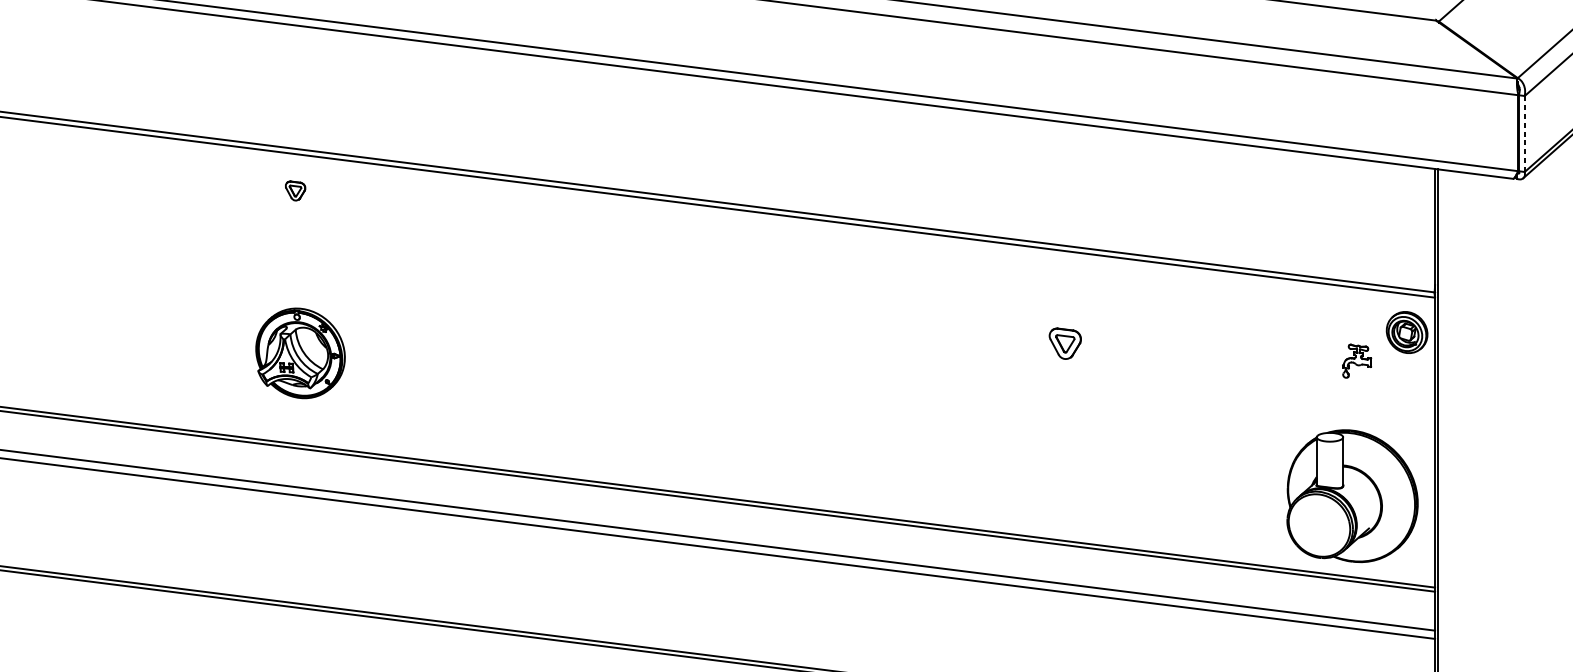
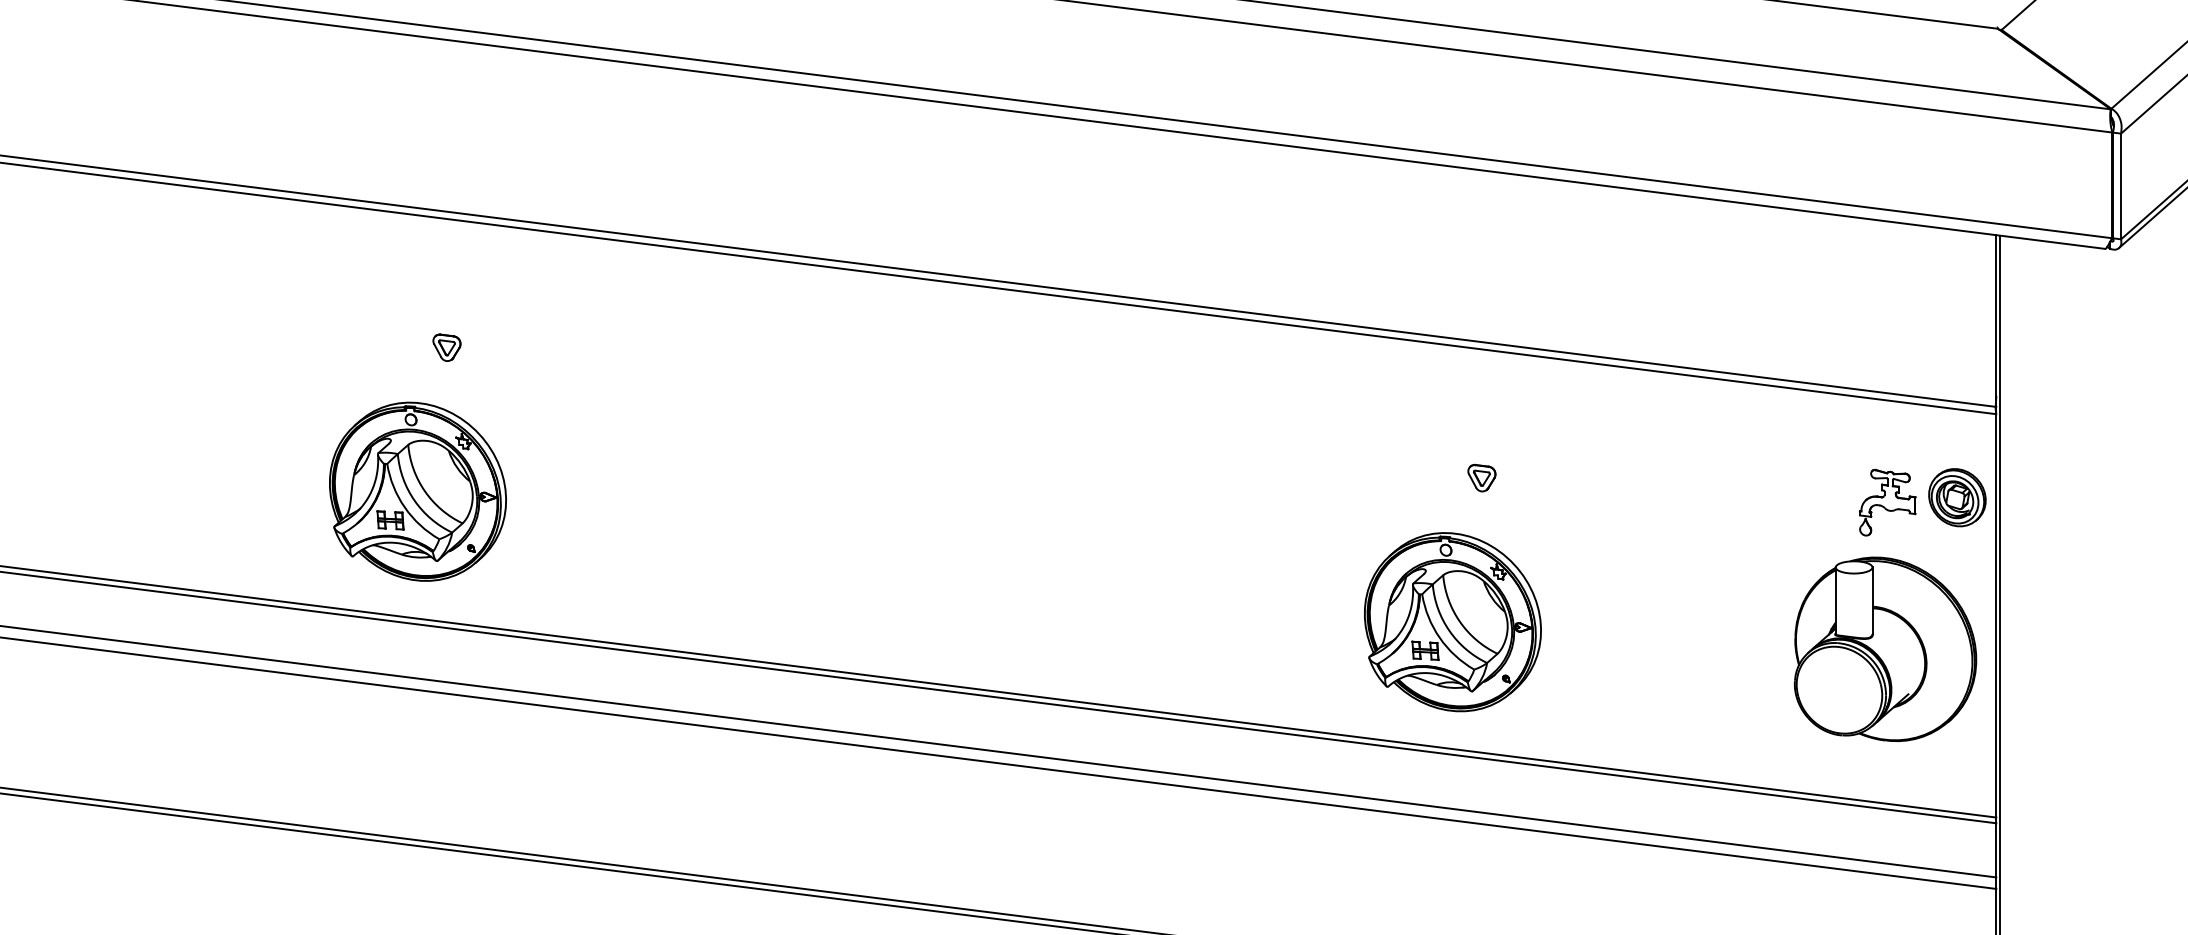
line: (1525, 134) -> (2121, 186), dashed -> solid
part: (295, 190) -> (446, 347), moved
part: (1407, 332) -> (1957, 497), moved
part: (1065, 343) -> (1481, 477), size x0.62
part: (300, 353) -> (417, 491), size x1.43
part: (1356, 361) -> (1887, 502), size x1.43
part: (1044, 447) -> (1452, 622), added
part: (1352, 496) -> (1885, 649), moved

